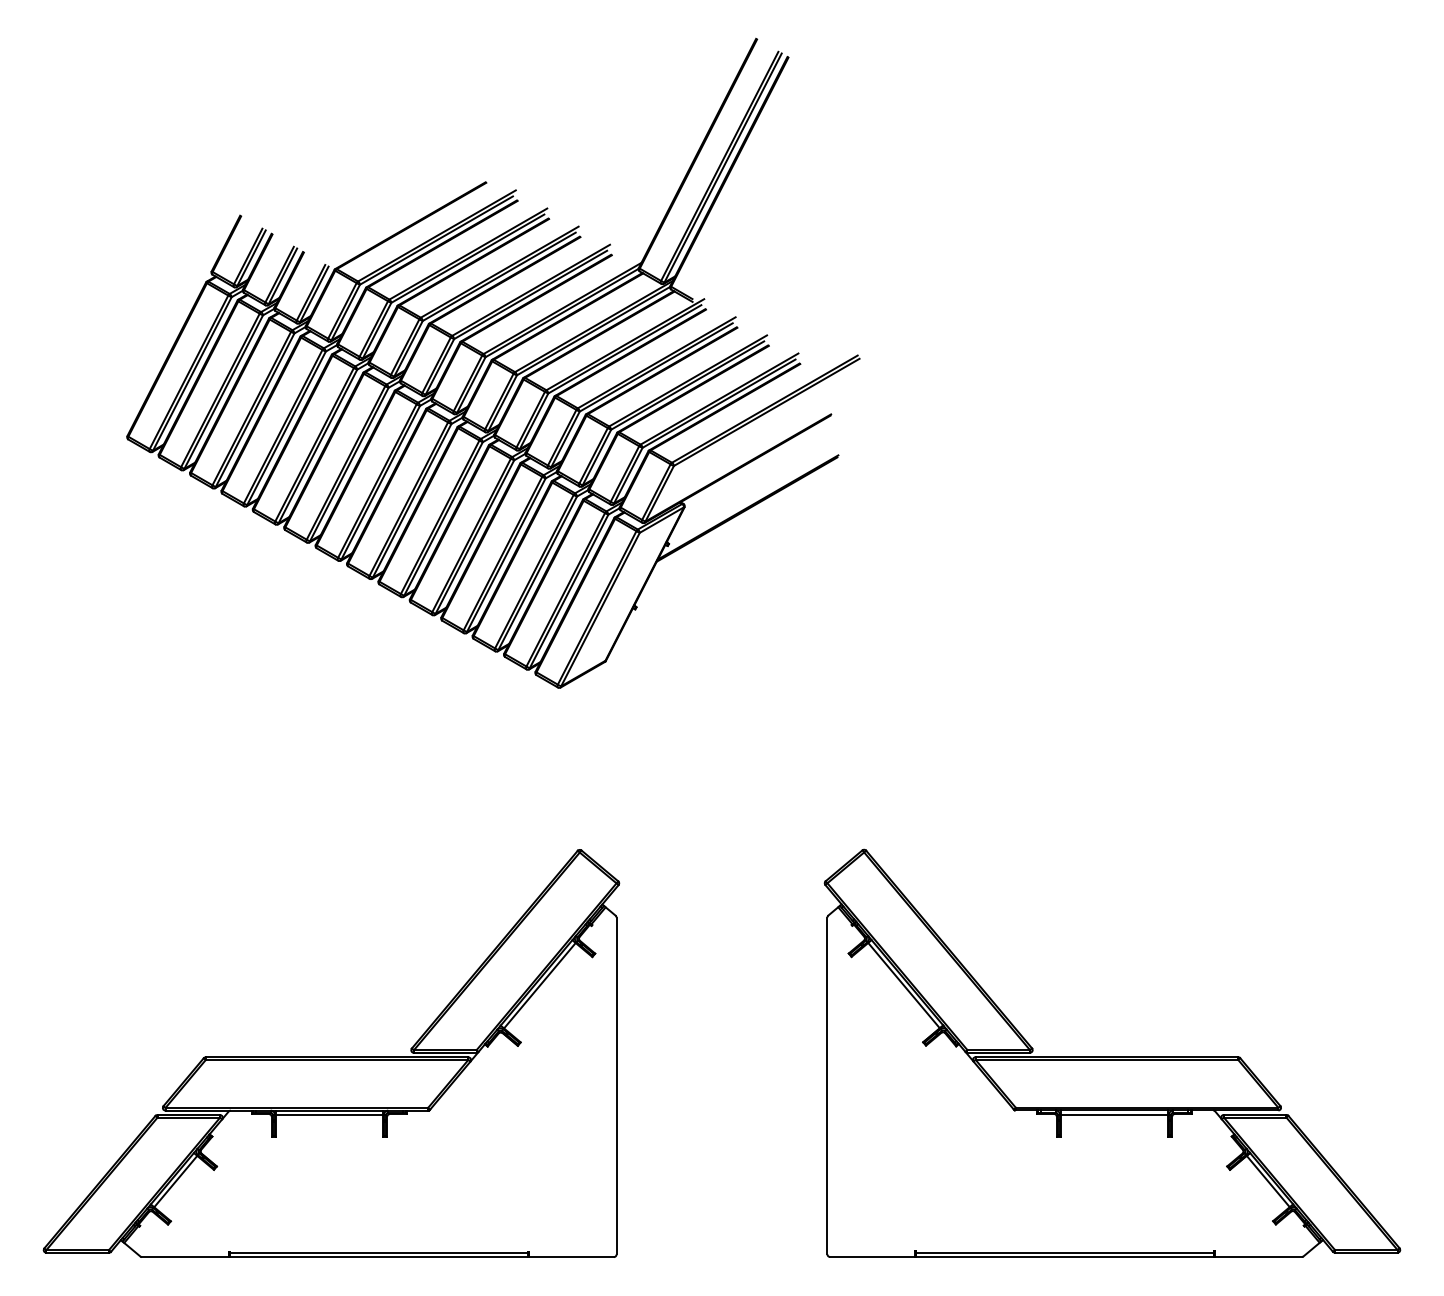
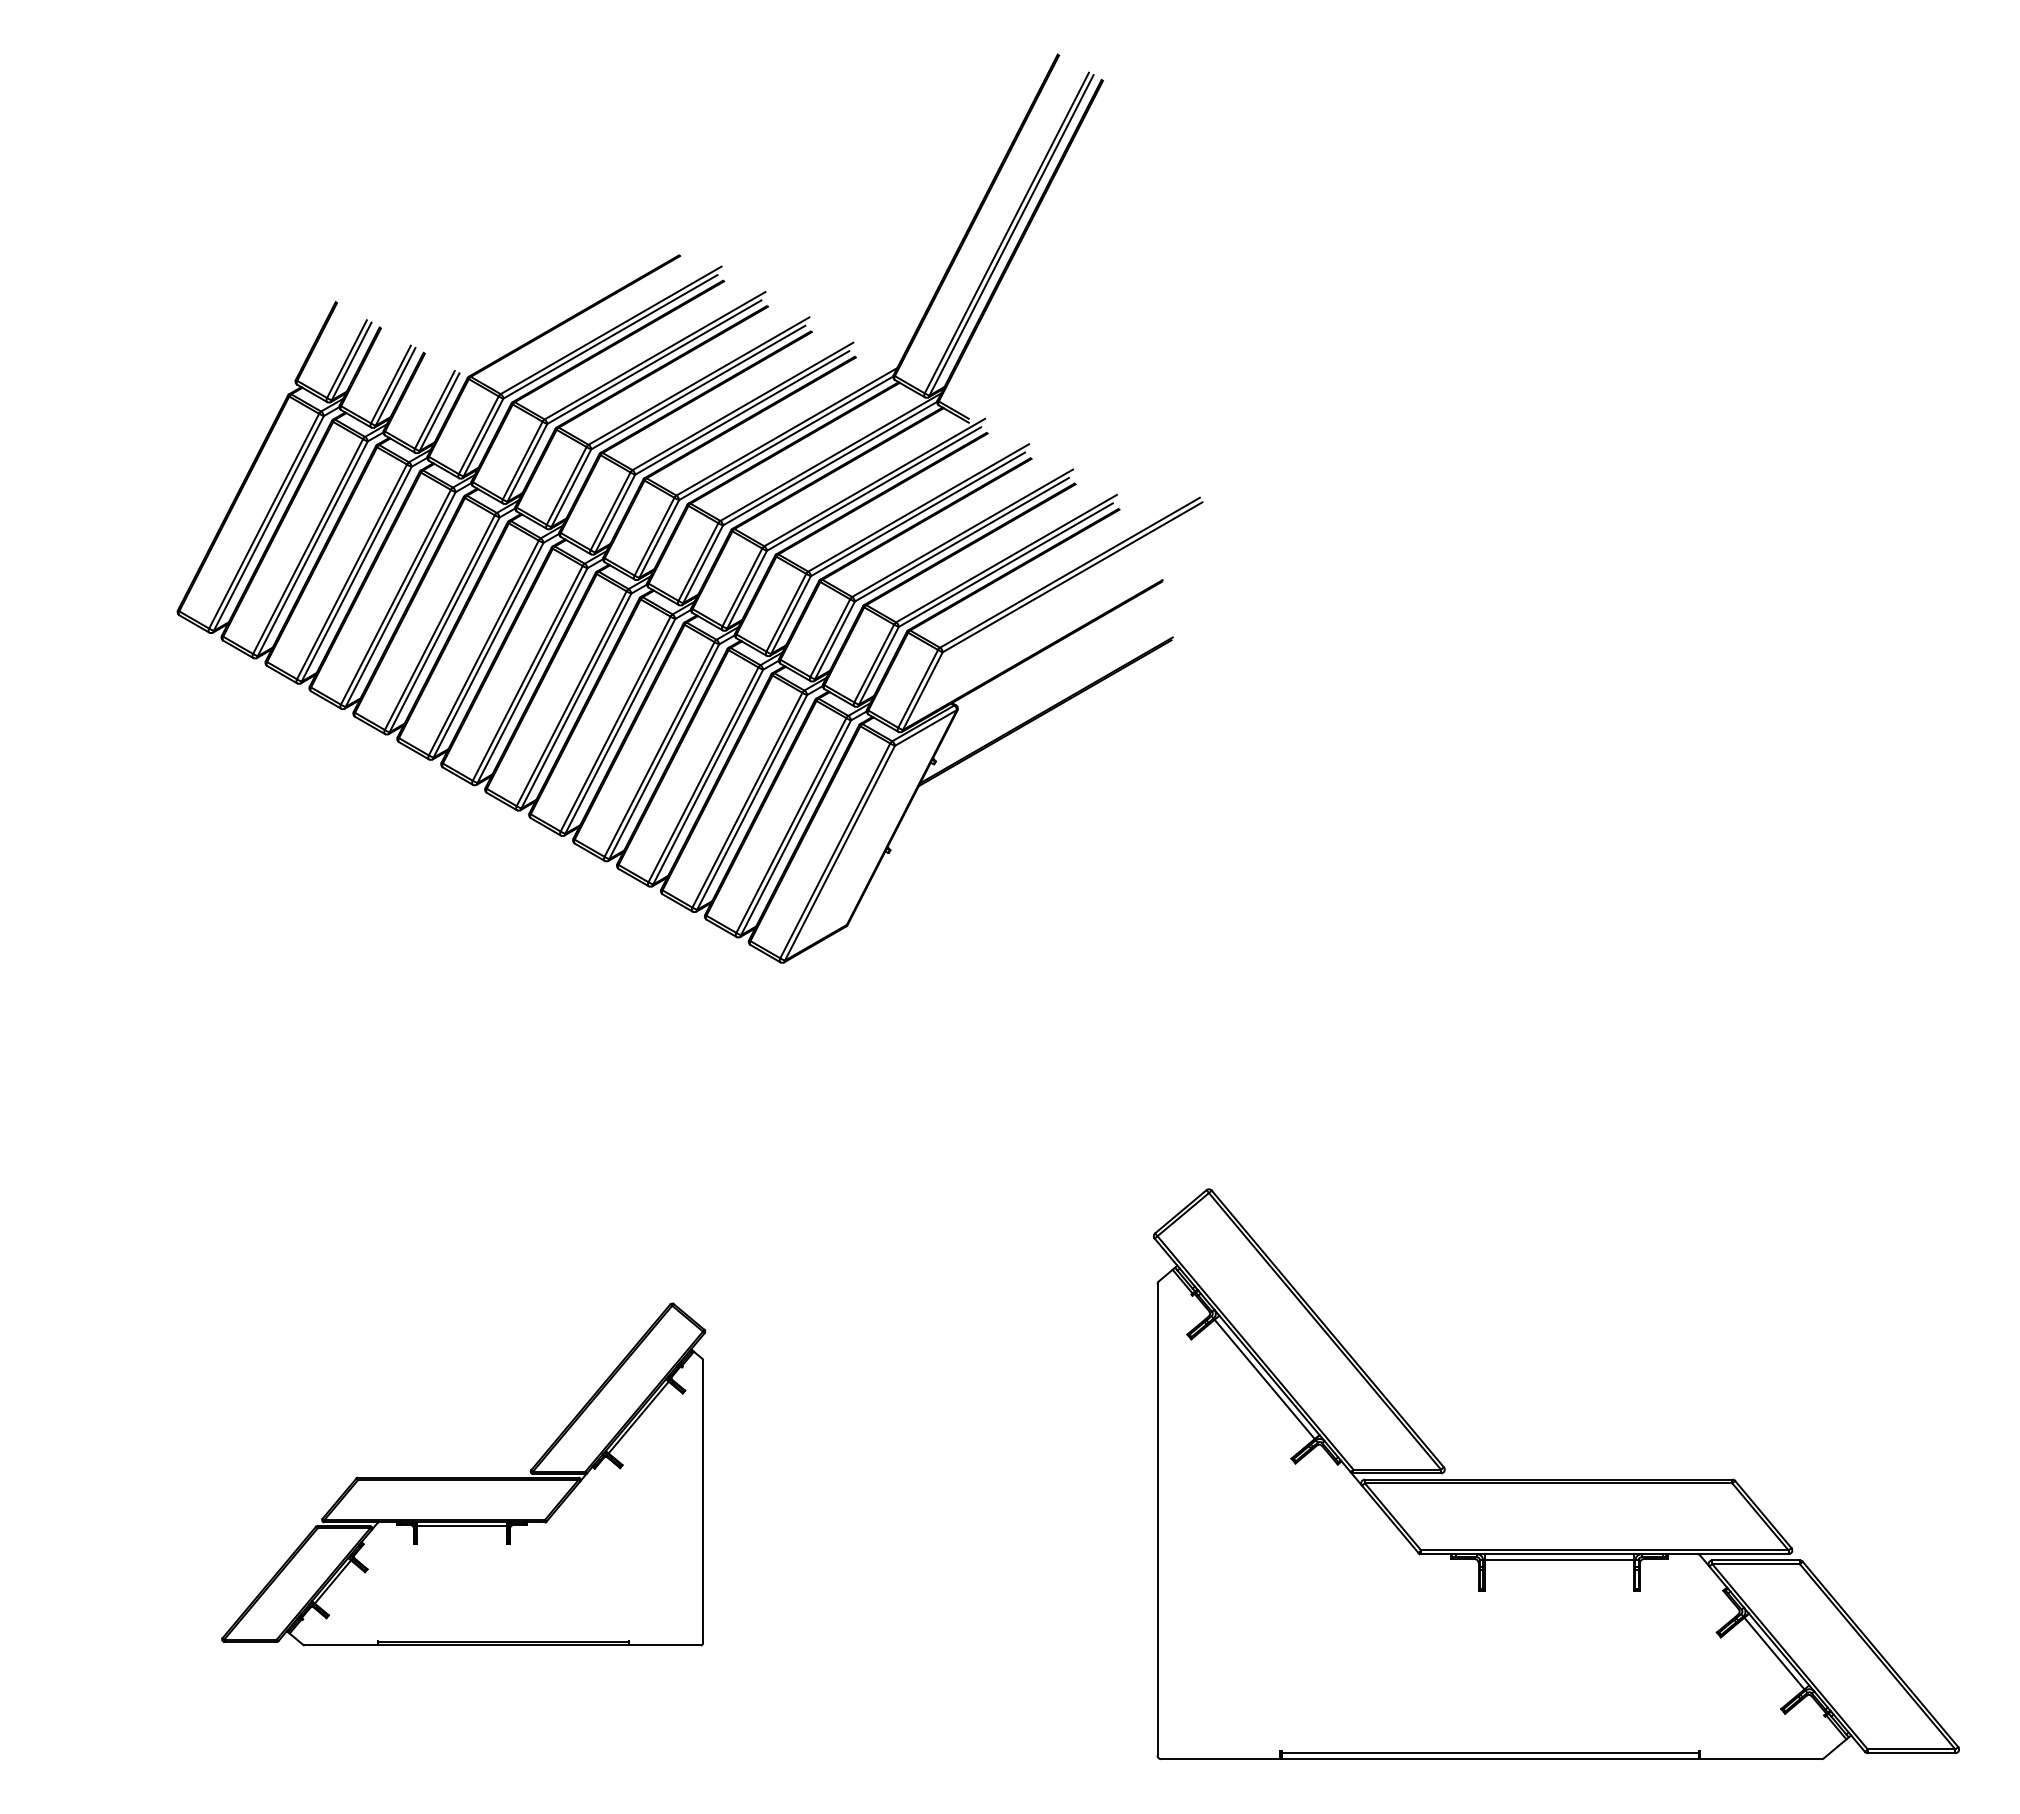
part: (331, 1053) -> (463, 1474), size x0.6

